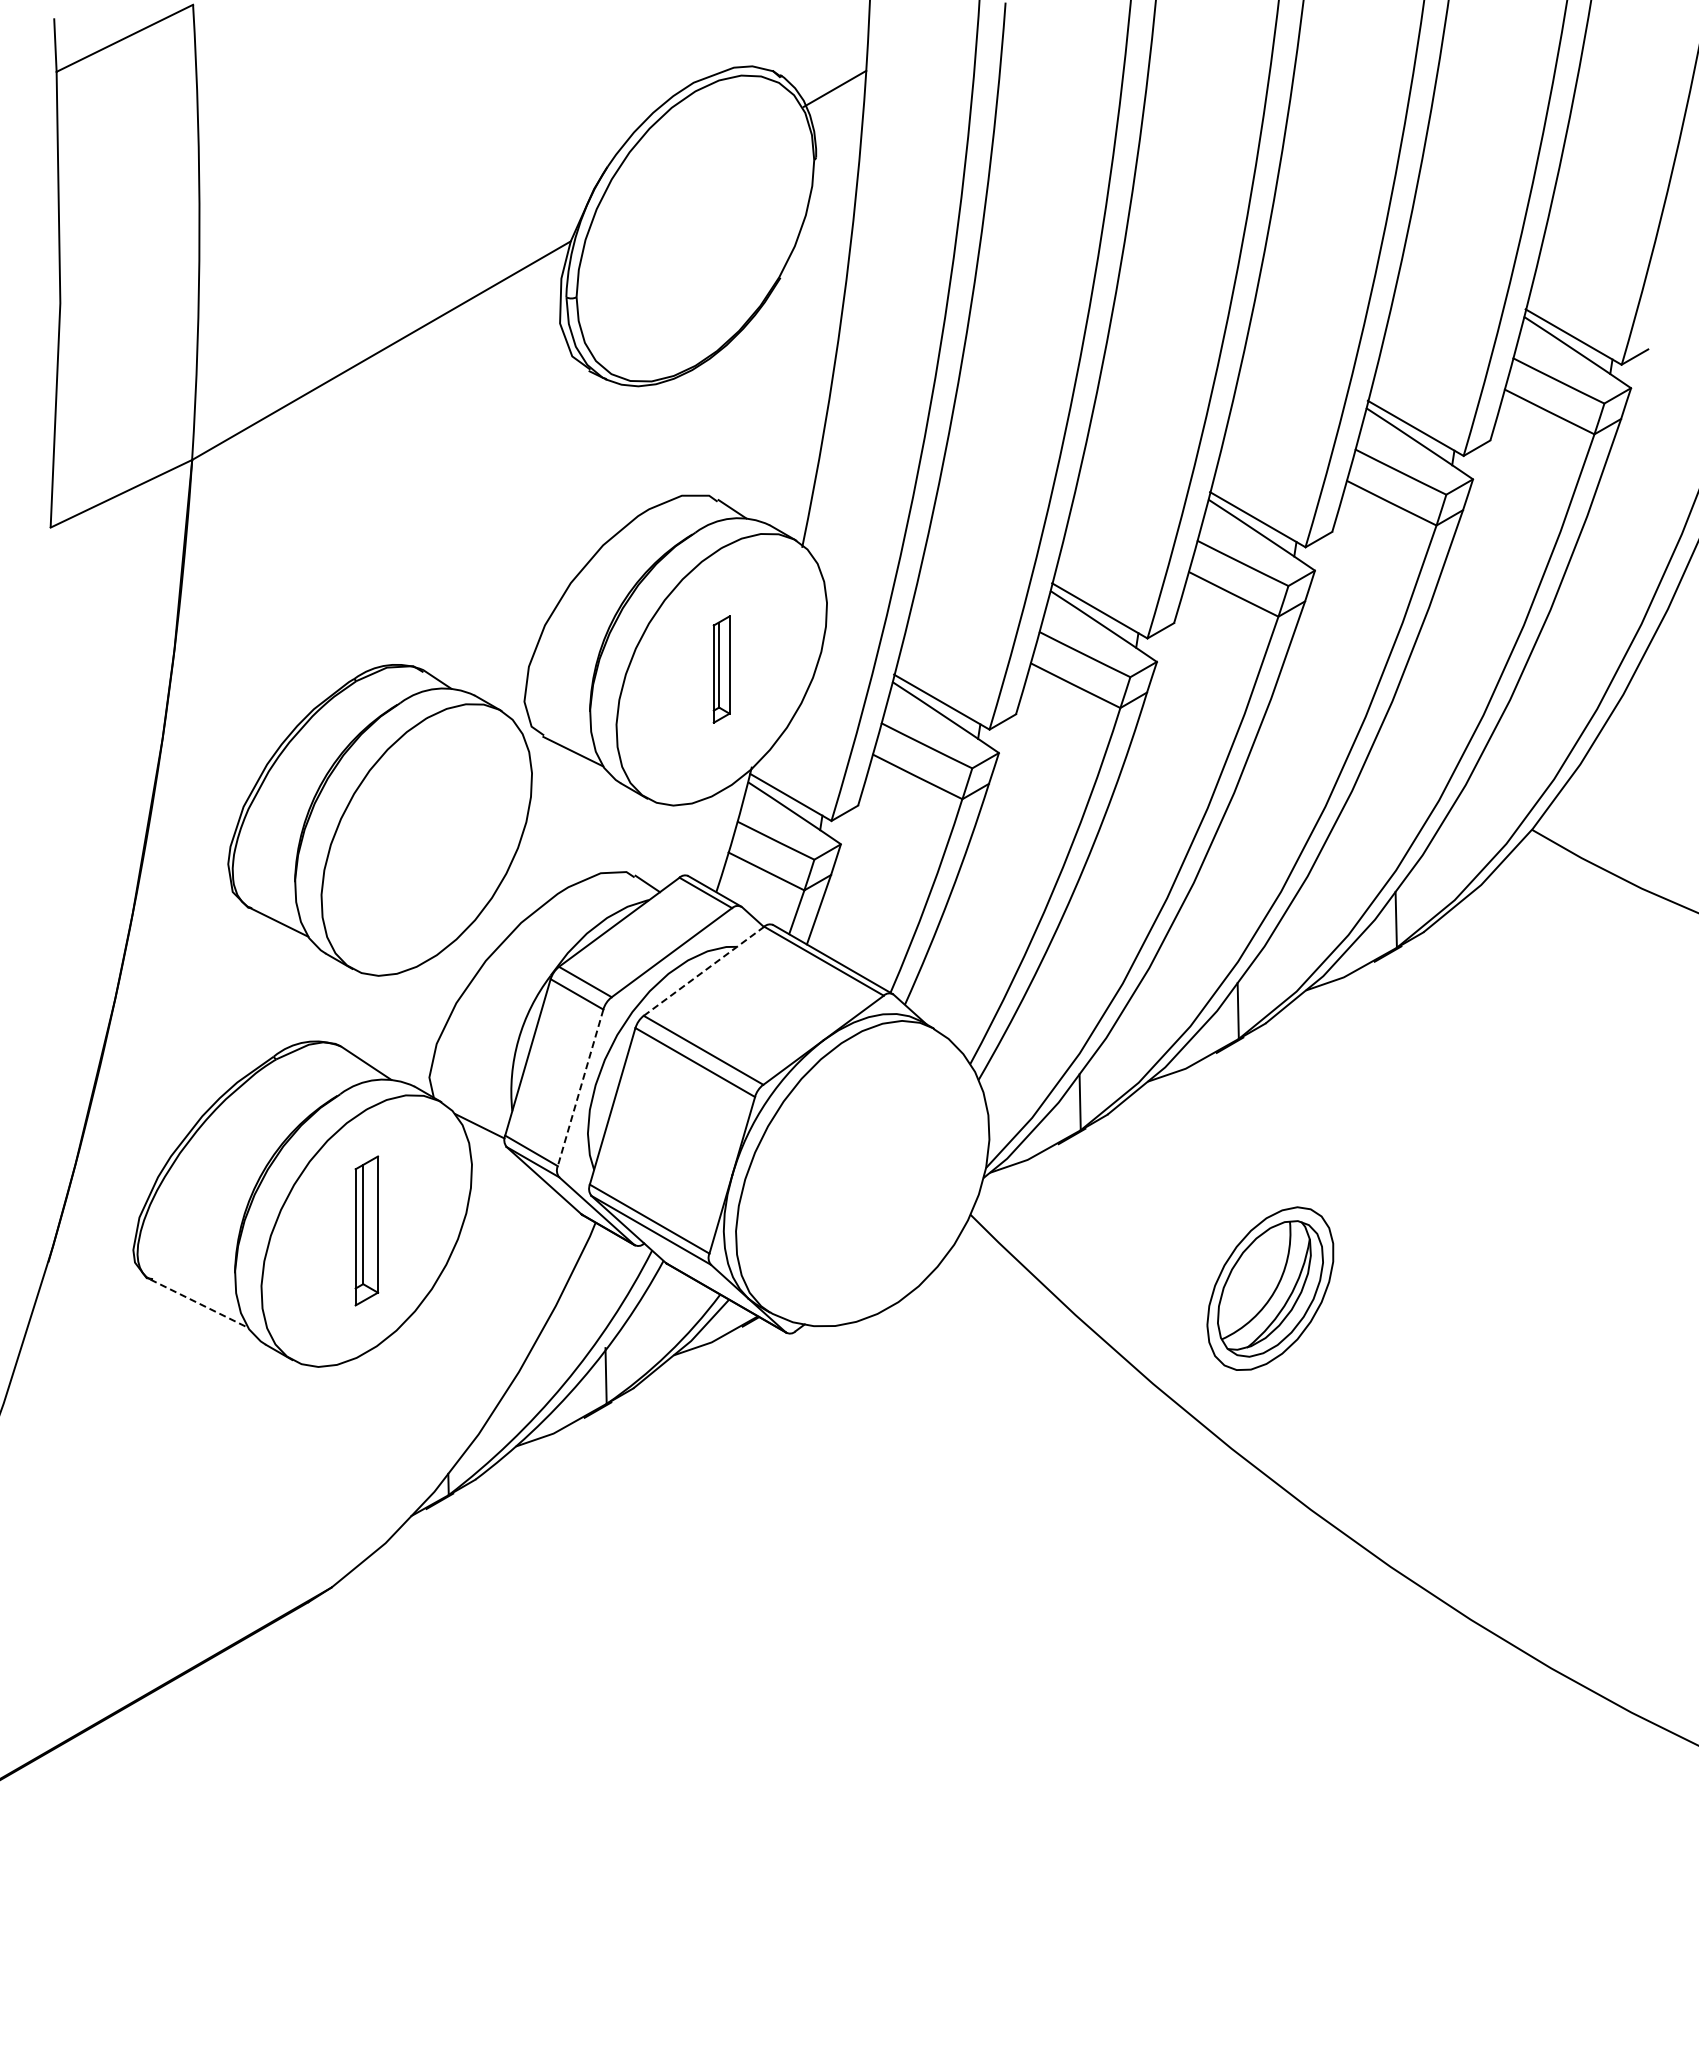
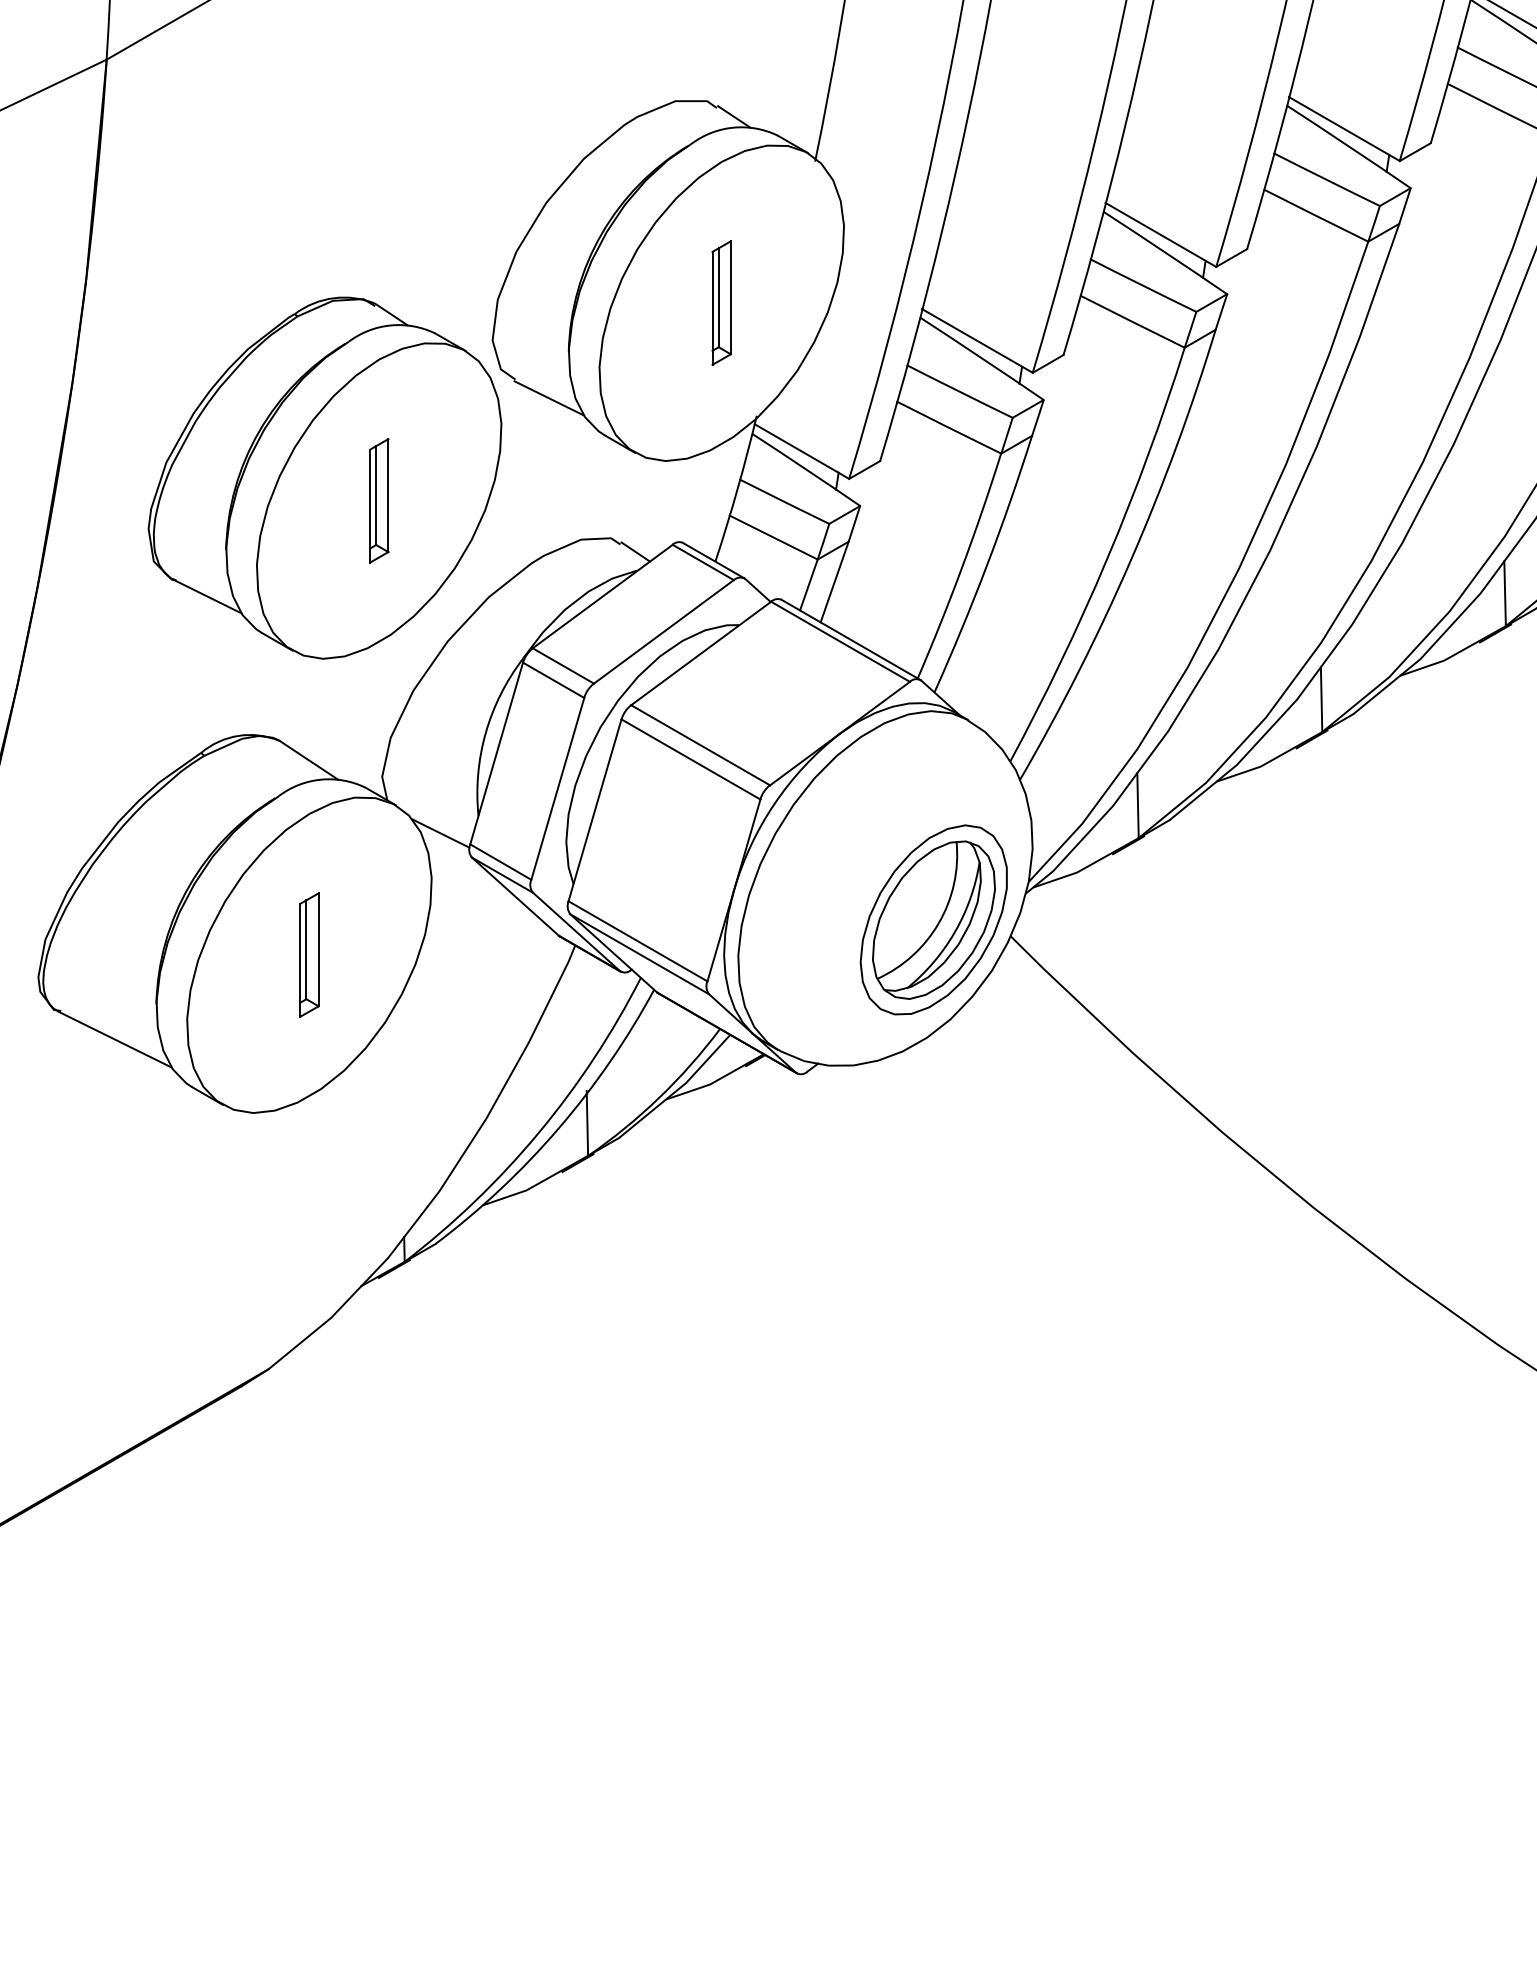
part: (426, 839) -> (378, 500), added
line: (704, 971) -> (701, 653), dashed -> solid
line: (580, 1087) -> (557, 788), dashed -> solid
part: (366, 1230) -> (309, 954), size x0.71
part: (1270, 1288) -> (933, 919), moved
line: (199, 1303) -> (115, 1039), dashed -> solid

